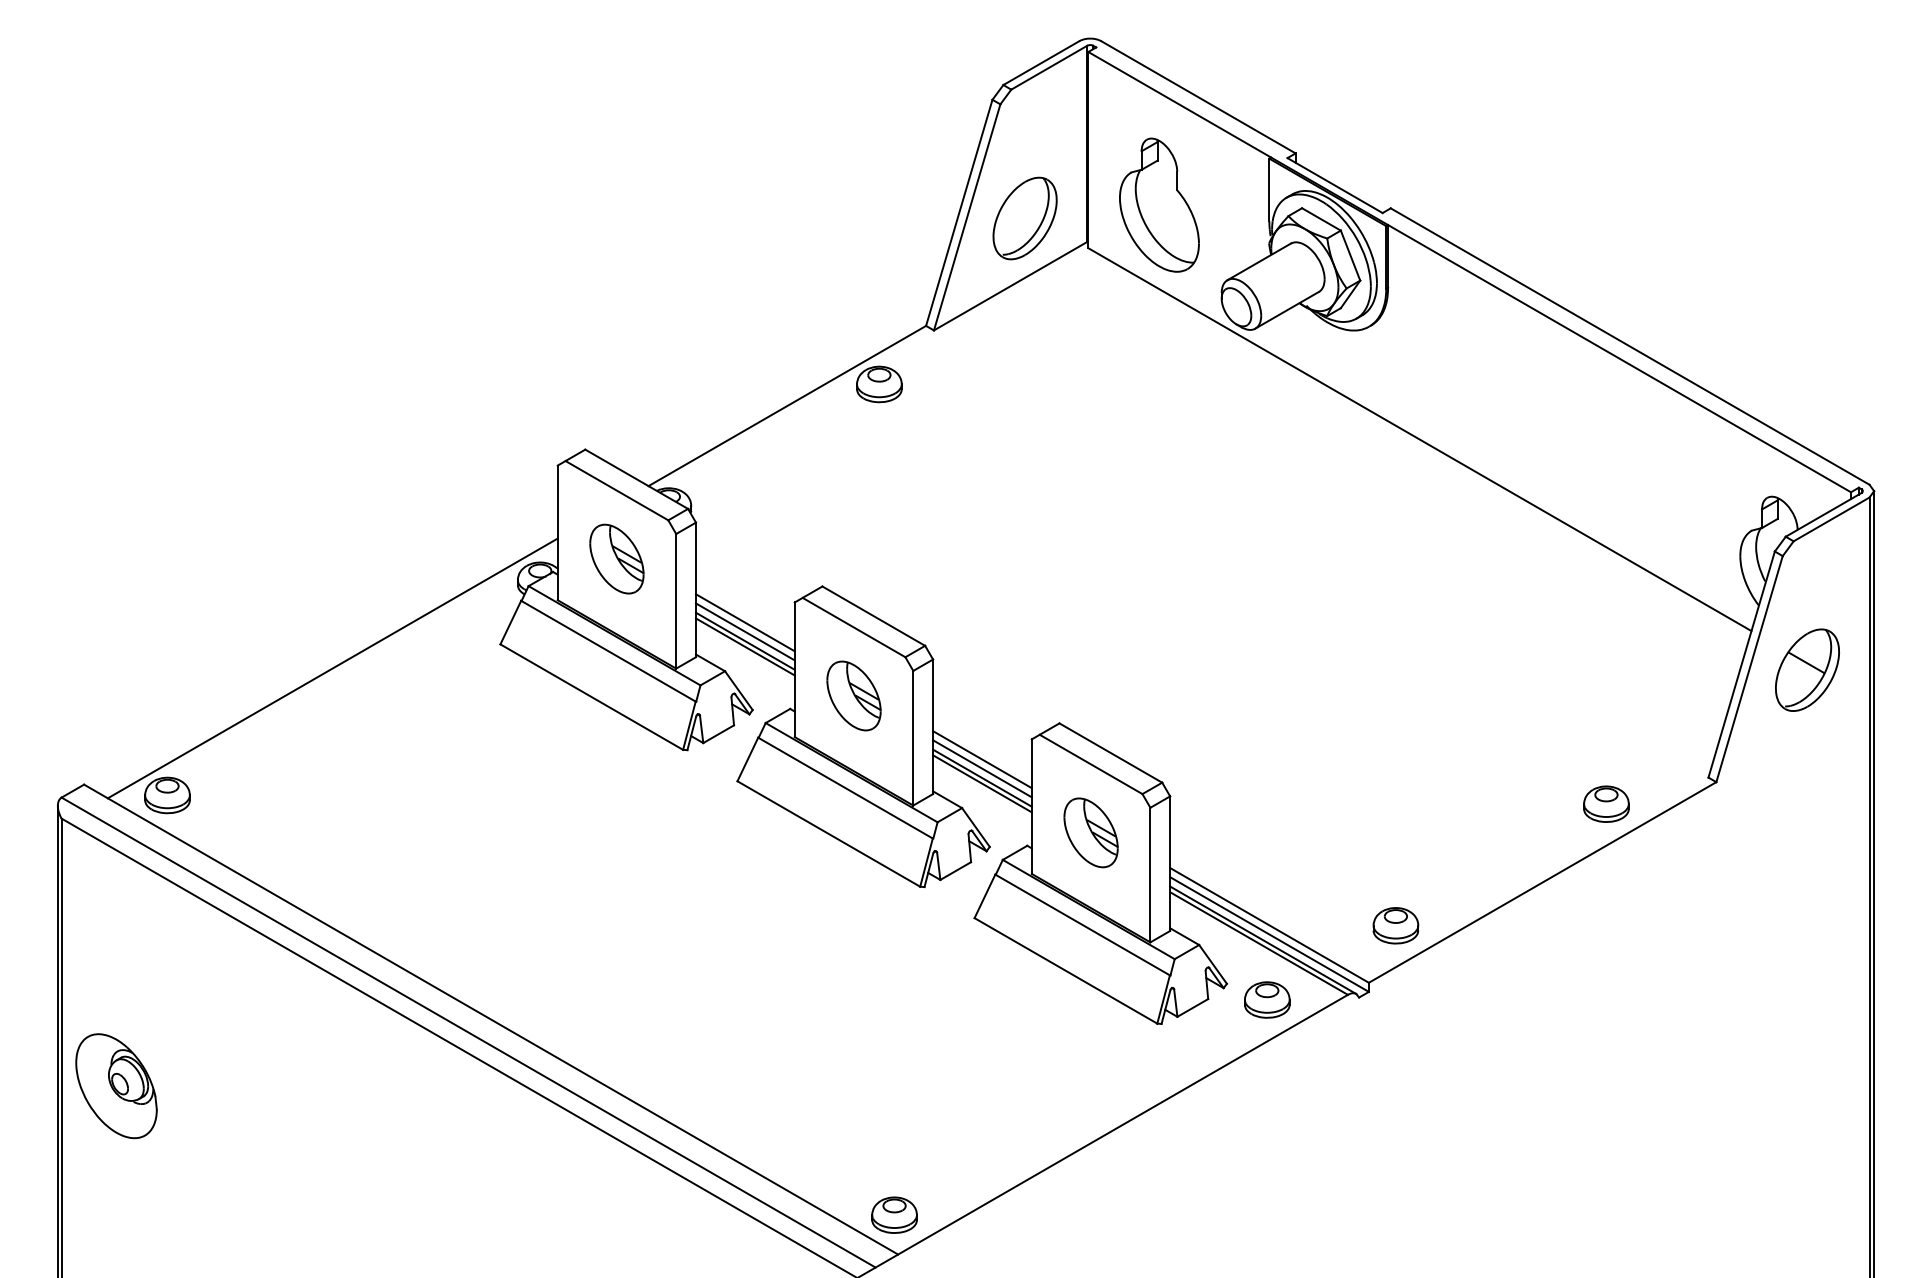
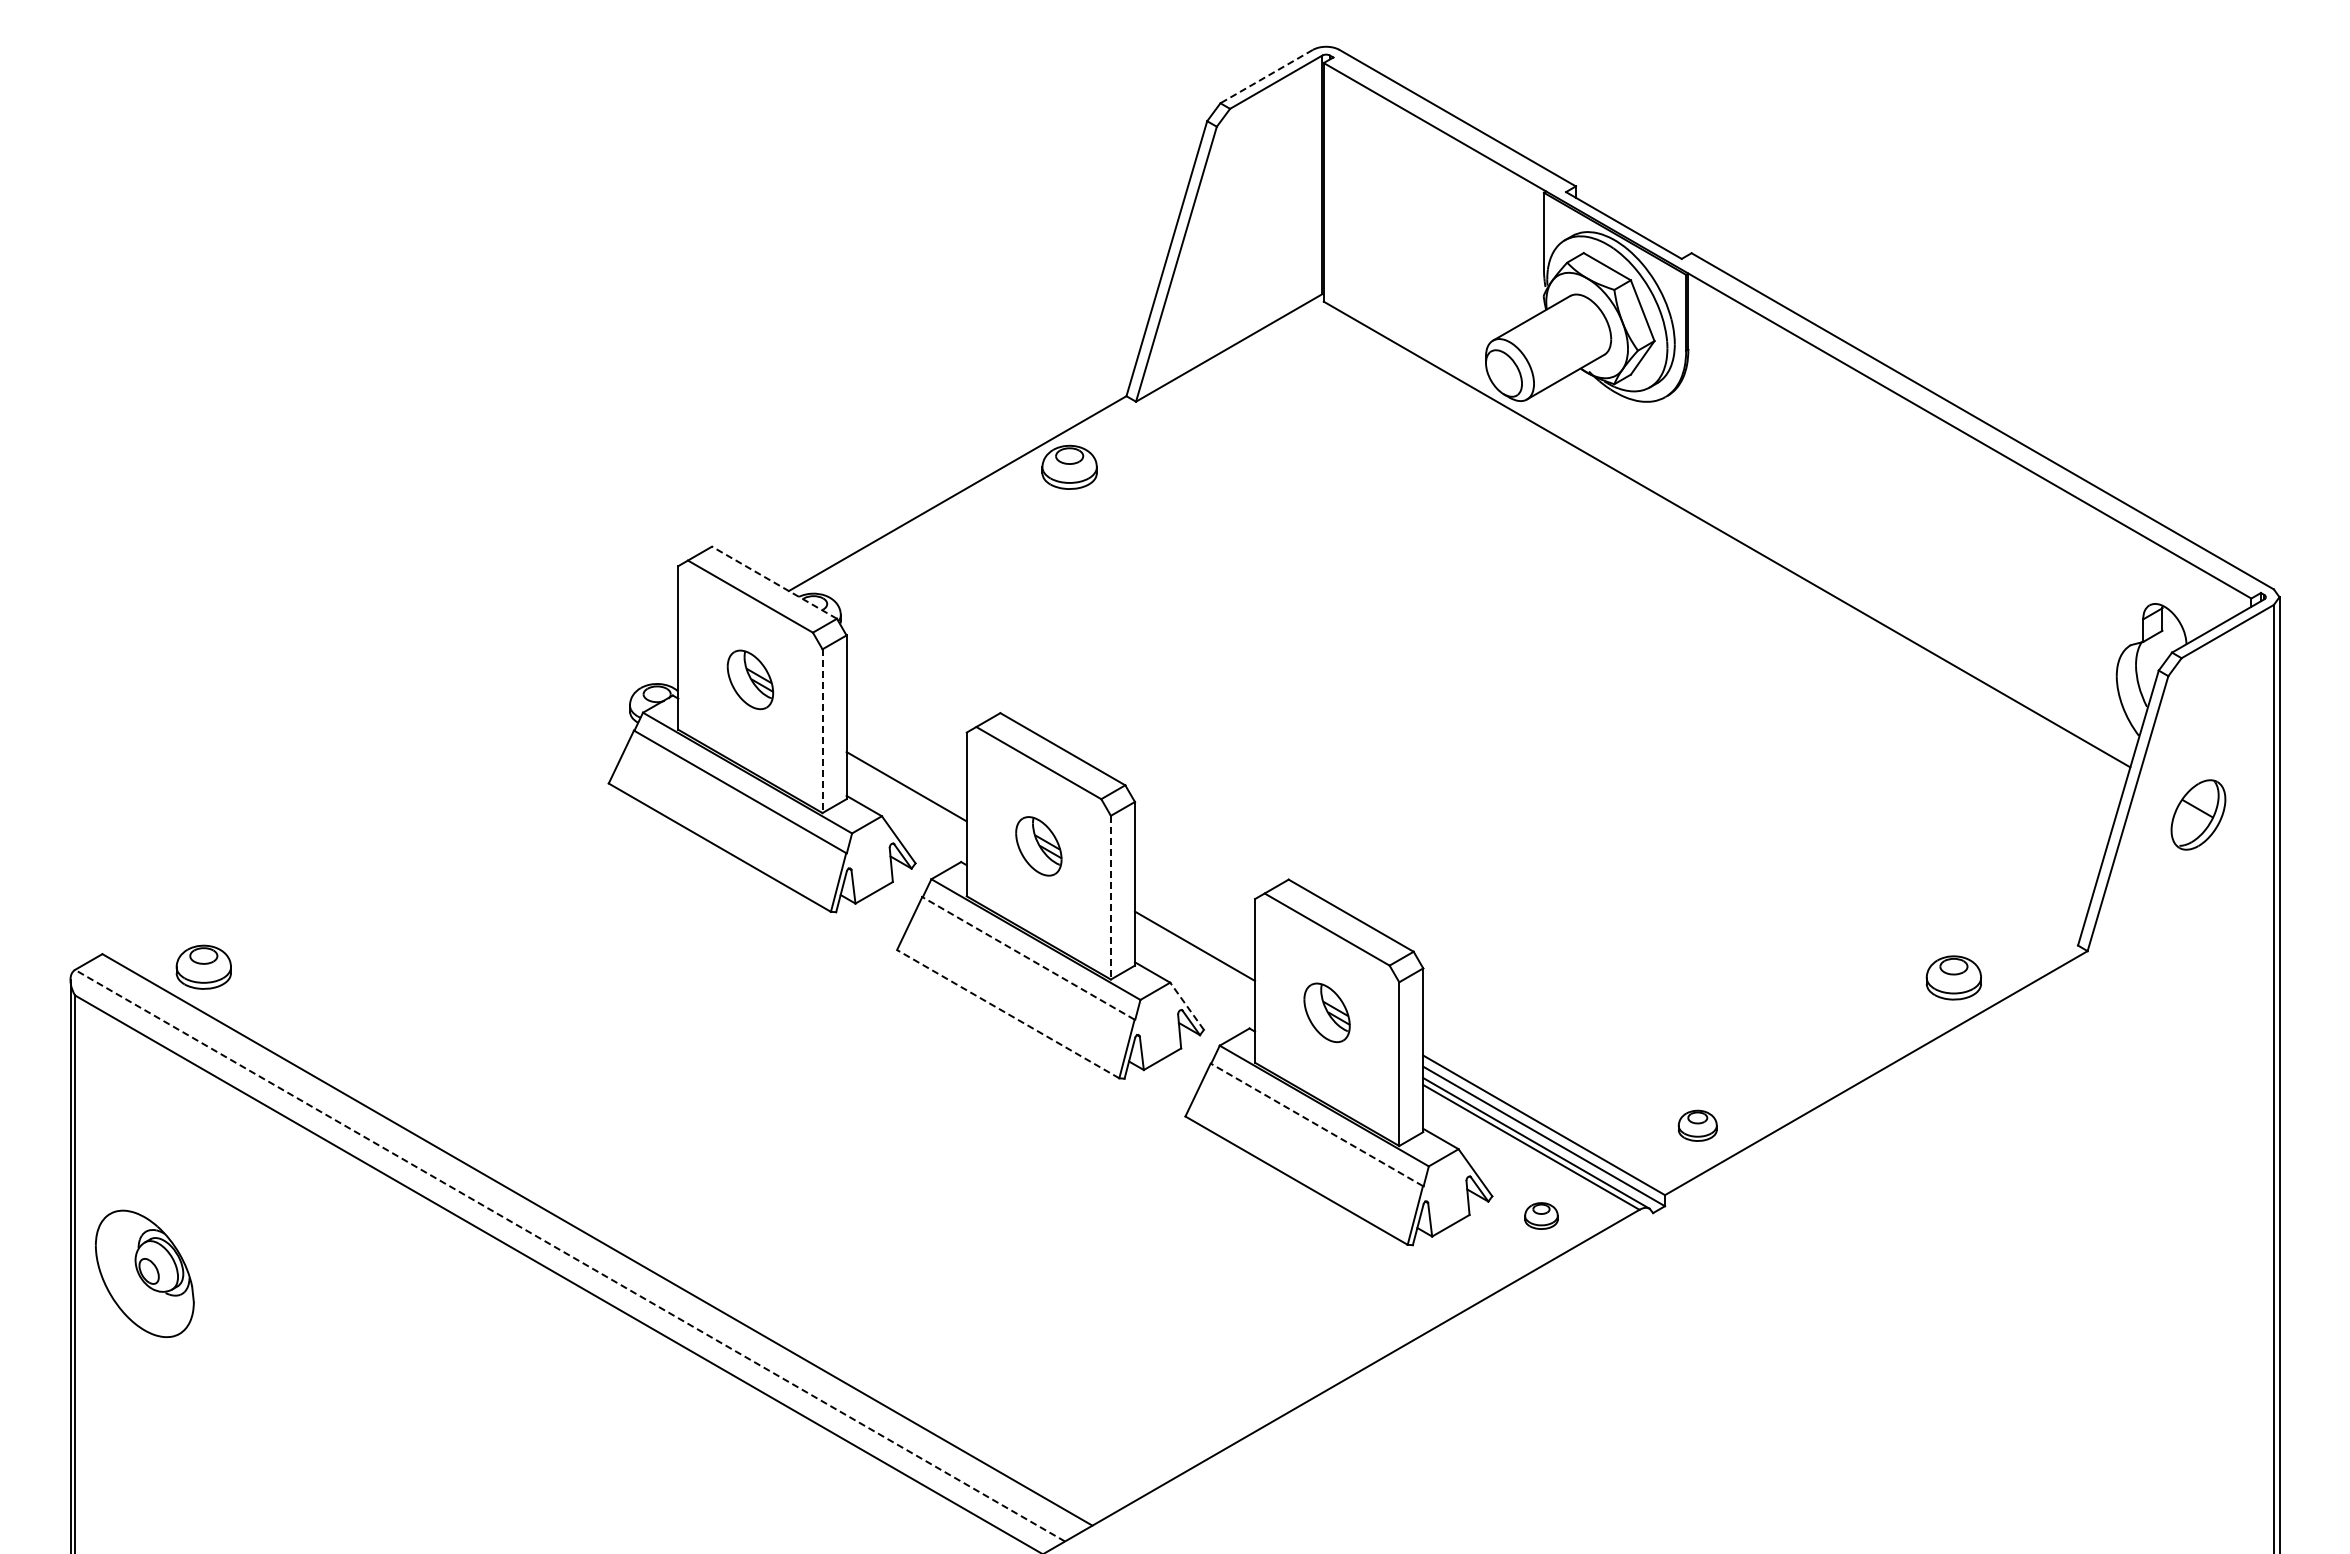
line: (1041, 63) -> (1266, 76), solid -> dashed
part: (1159, 205) -> (1410, 249), removed
part: (1024, 218) -> (1246, 265), removed
line: (636, 479) -> (774, 582), solid -> dashed
part: (616, 558) -> (750, 679), size x0.7
line: (676, 601) -> (822, 731), solid -> dashed
line: (745, 622) -> (906, 756), removed
line: (745, 632) -> (906, 768), removed
line: (745, 641) -> (906, 779), removed
line: (332, 668) -> (404, 812), removed
part: (1807, 669) -> (2198, 814), size x0.7
part: (853, 696) -> (1038, 846), size x0.7
line: (912, 738) -> (1110, 897), solid -> dashed
line: (982, 759) -> (1194, 923), removed
line: (982, 768) -> (1194, 934), removed
line: (982, 783) -> (1194, 952), removed
line: (845, 788) -> (1028, 958), solid -> dashed
line: (975, 826) -> (1186, 1005), solid -> dashed
part: (1090, 832) -> (1326, 1012), size x0.7
line: (828, 833) -> (1007, 1013), solid -> dashed
line: (1082, 924) -> (1316, 1124), solid -> dashed
part: (1395, 925) -> (1697, 1125), size x0.7
part: (1267, 999) -> (1541, 1215), size x0.6
line: (468, 1032) -> (570, 1255), solid -> dashed
part: (116, 1085) -> (144, 1273), moved
part: (894, 1214) -> (1088, 1477), removed

